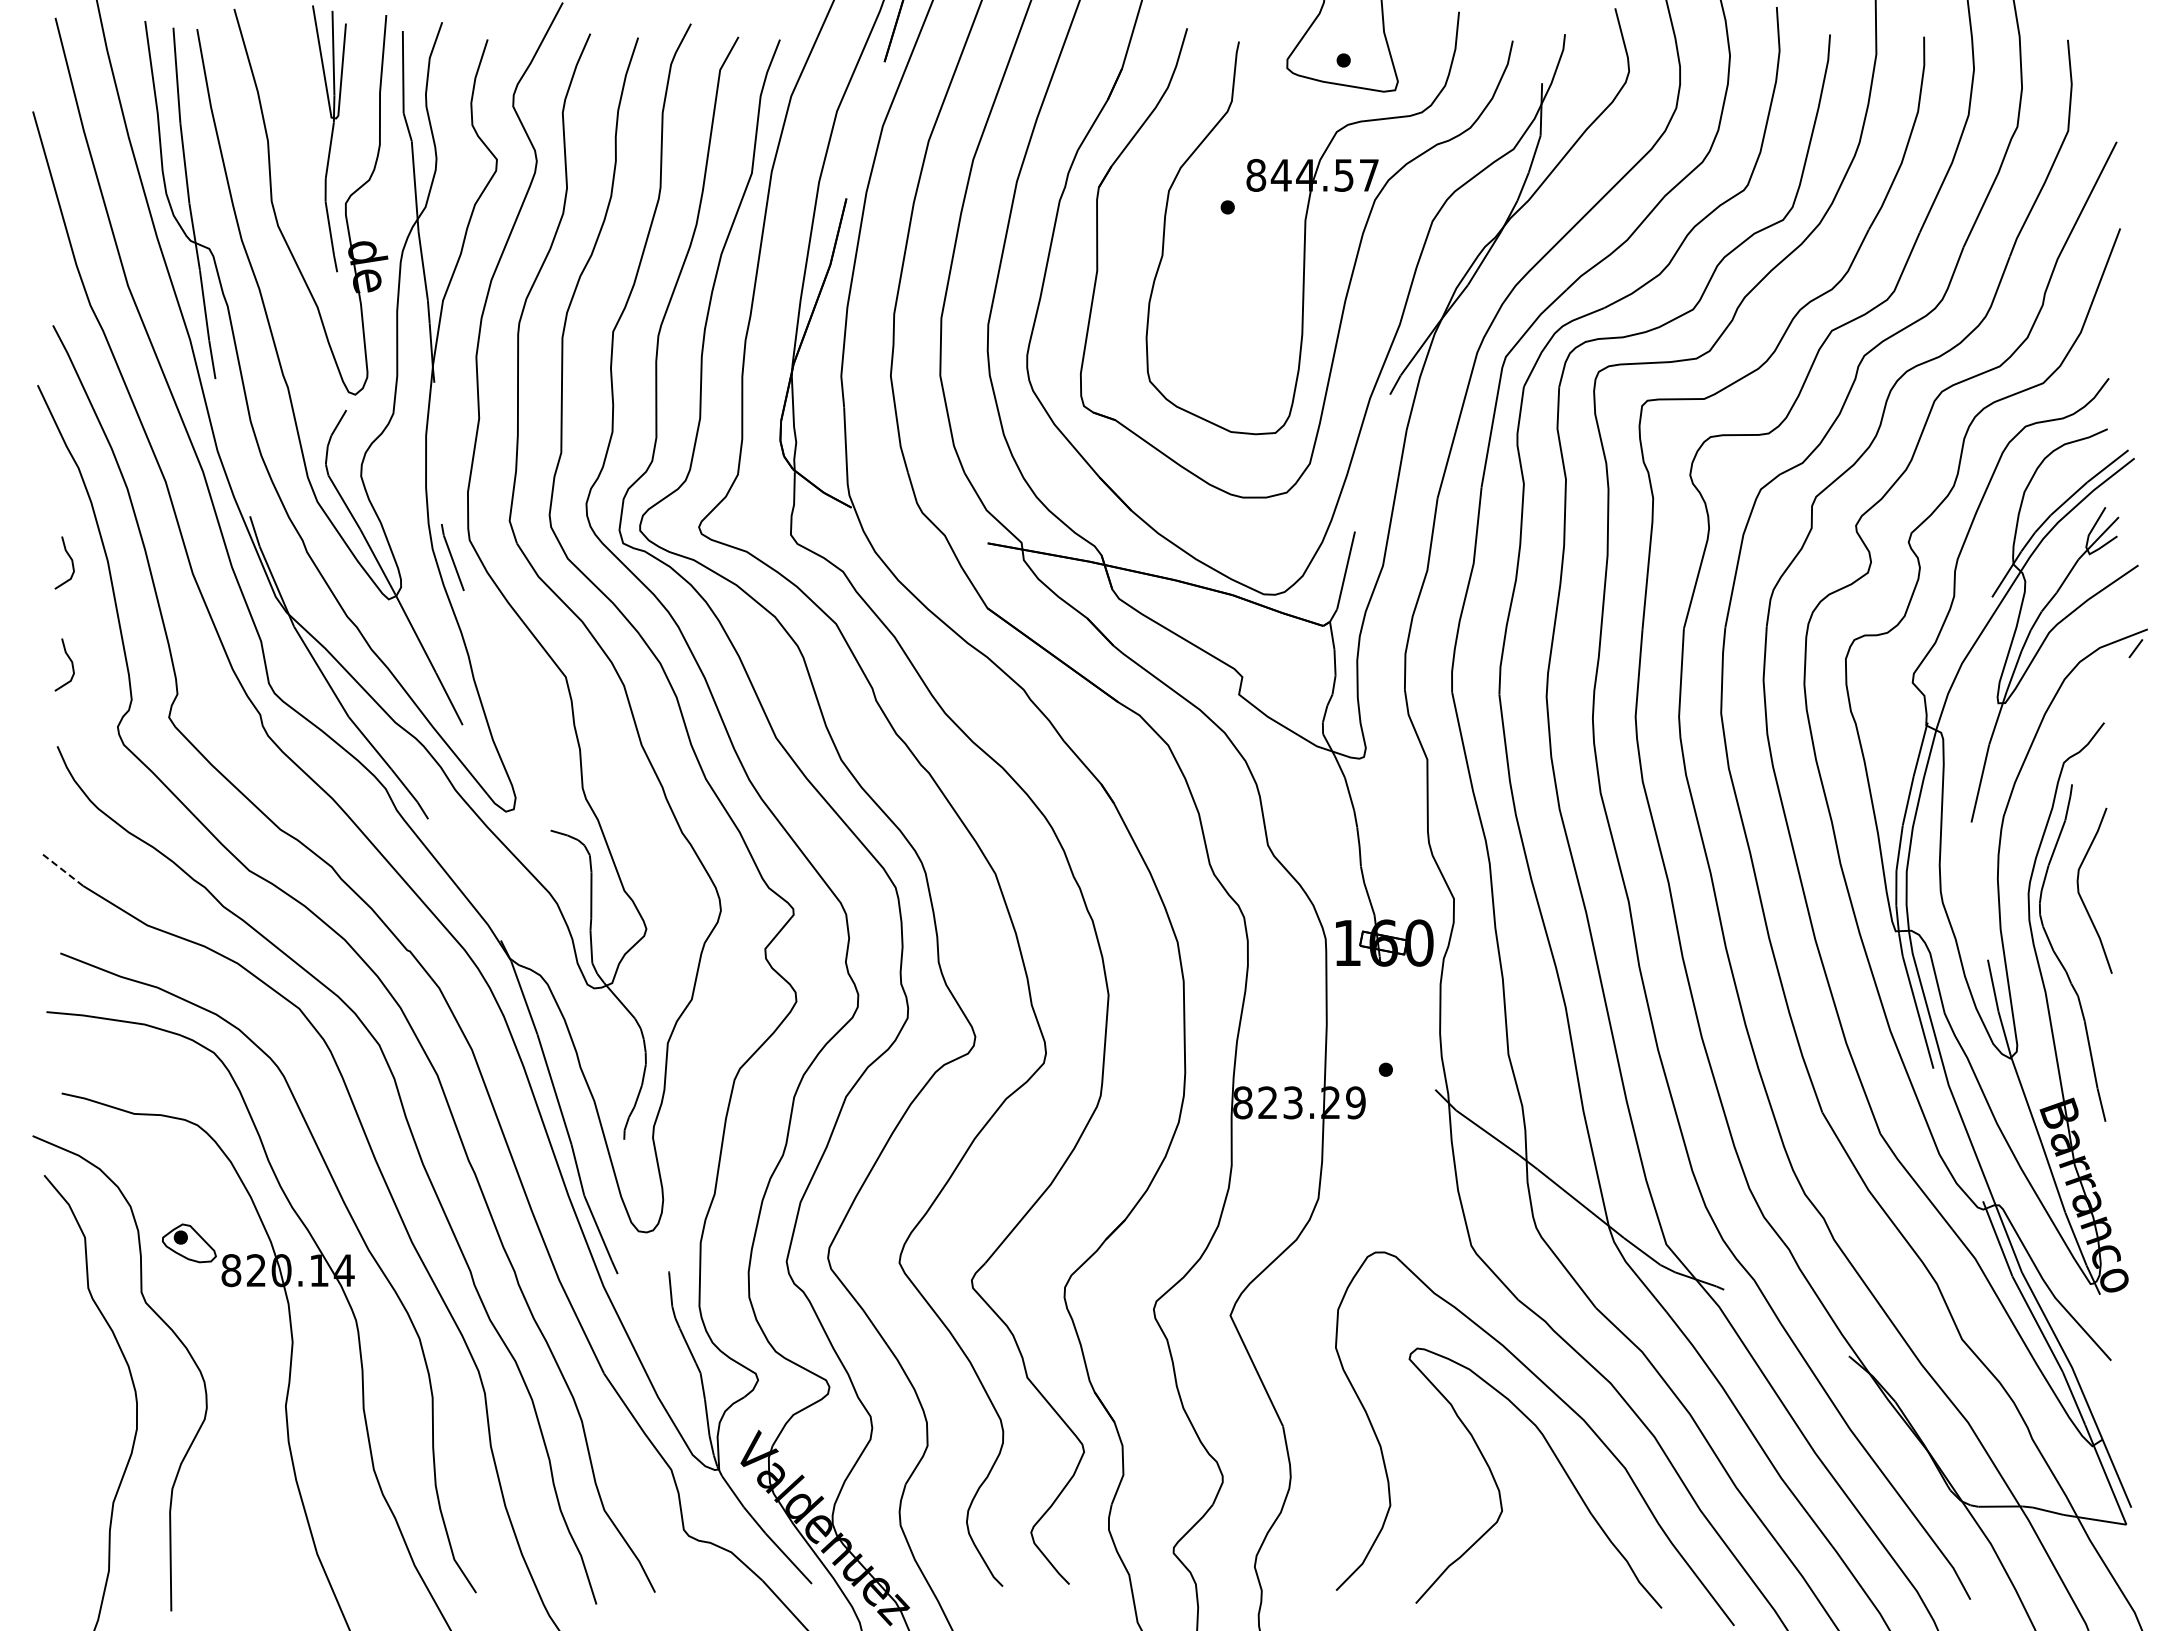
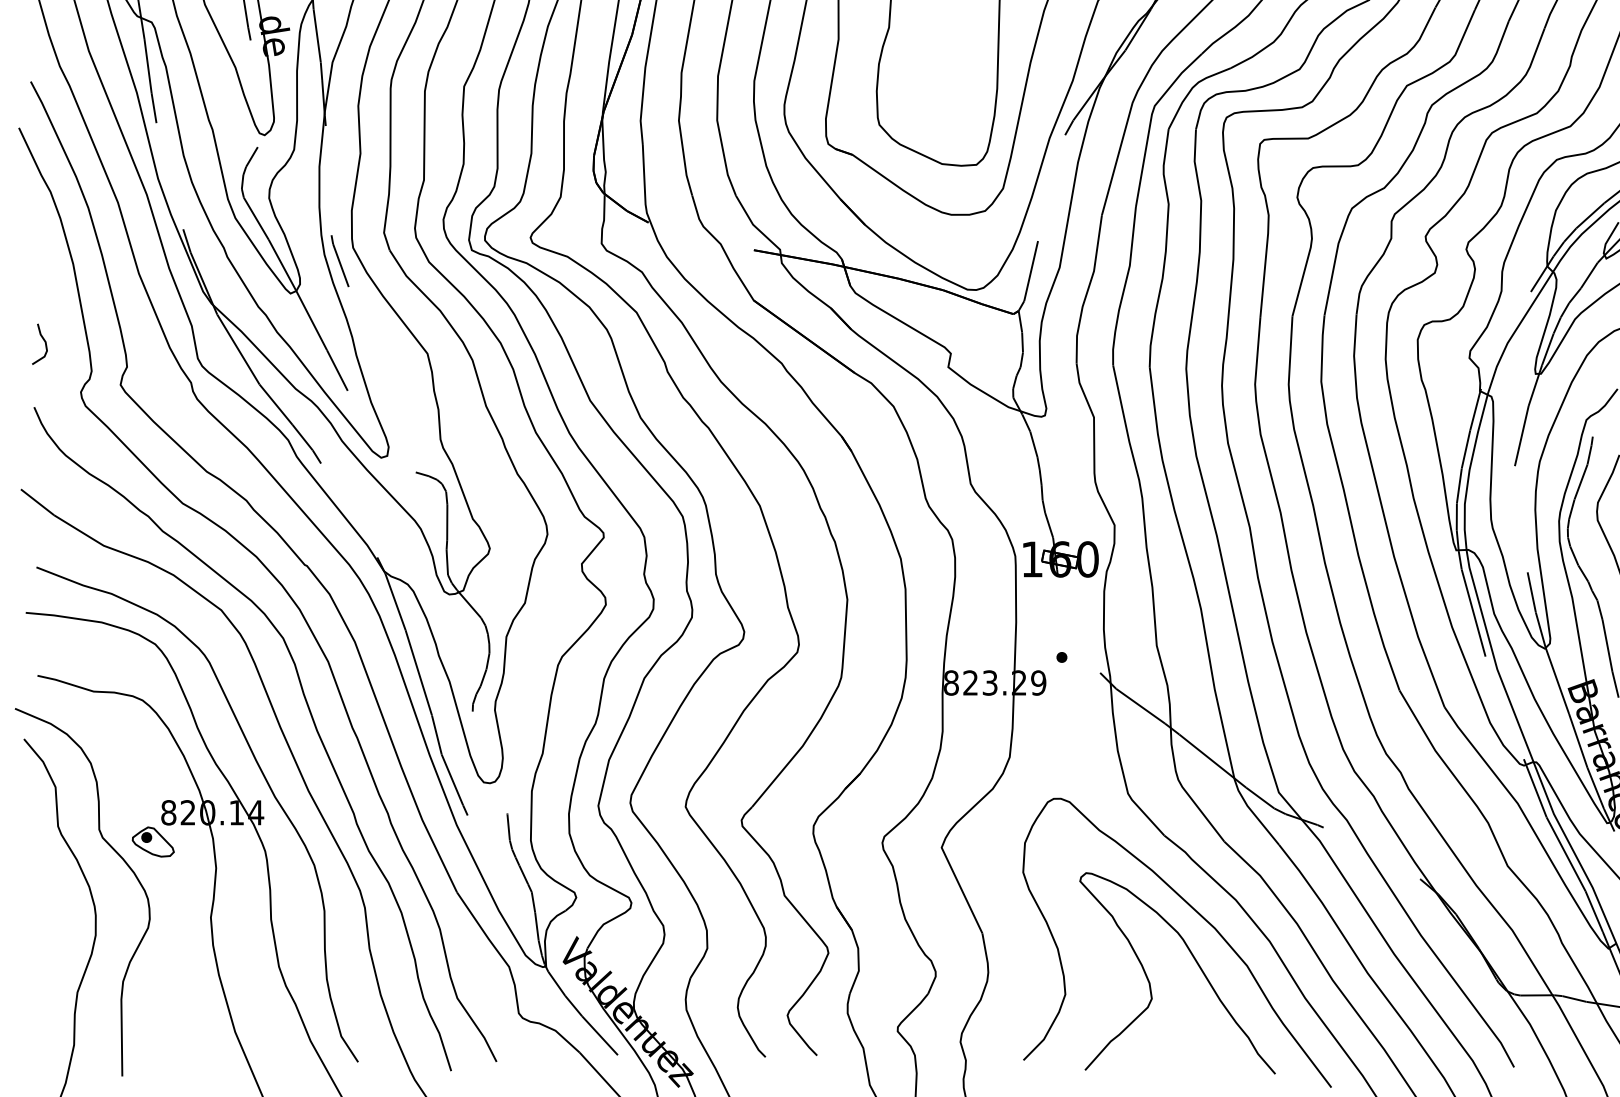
curve: (70, 559) -> (44, 262), removed
line: (61, 868) -> (37, 501), dashed -> solid
part: (189, 1243) -> (153, 842), moved

